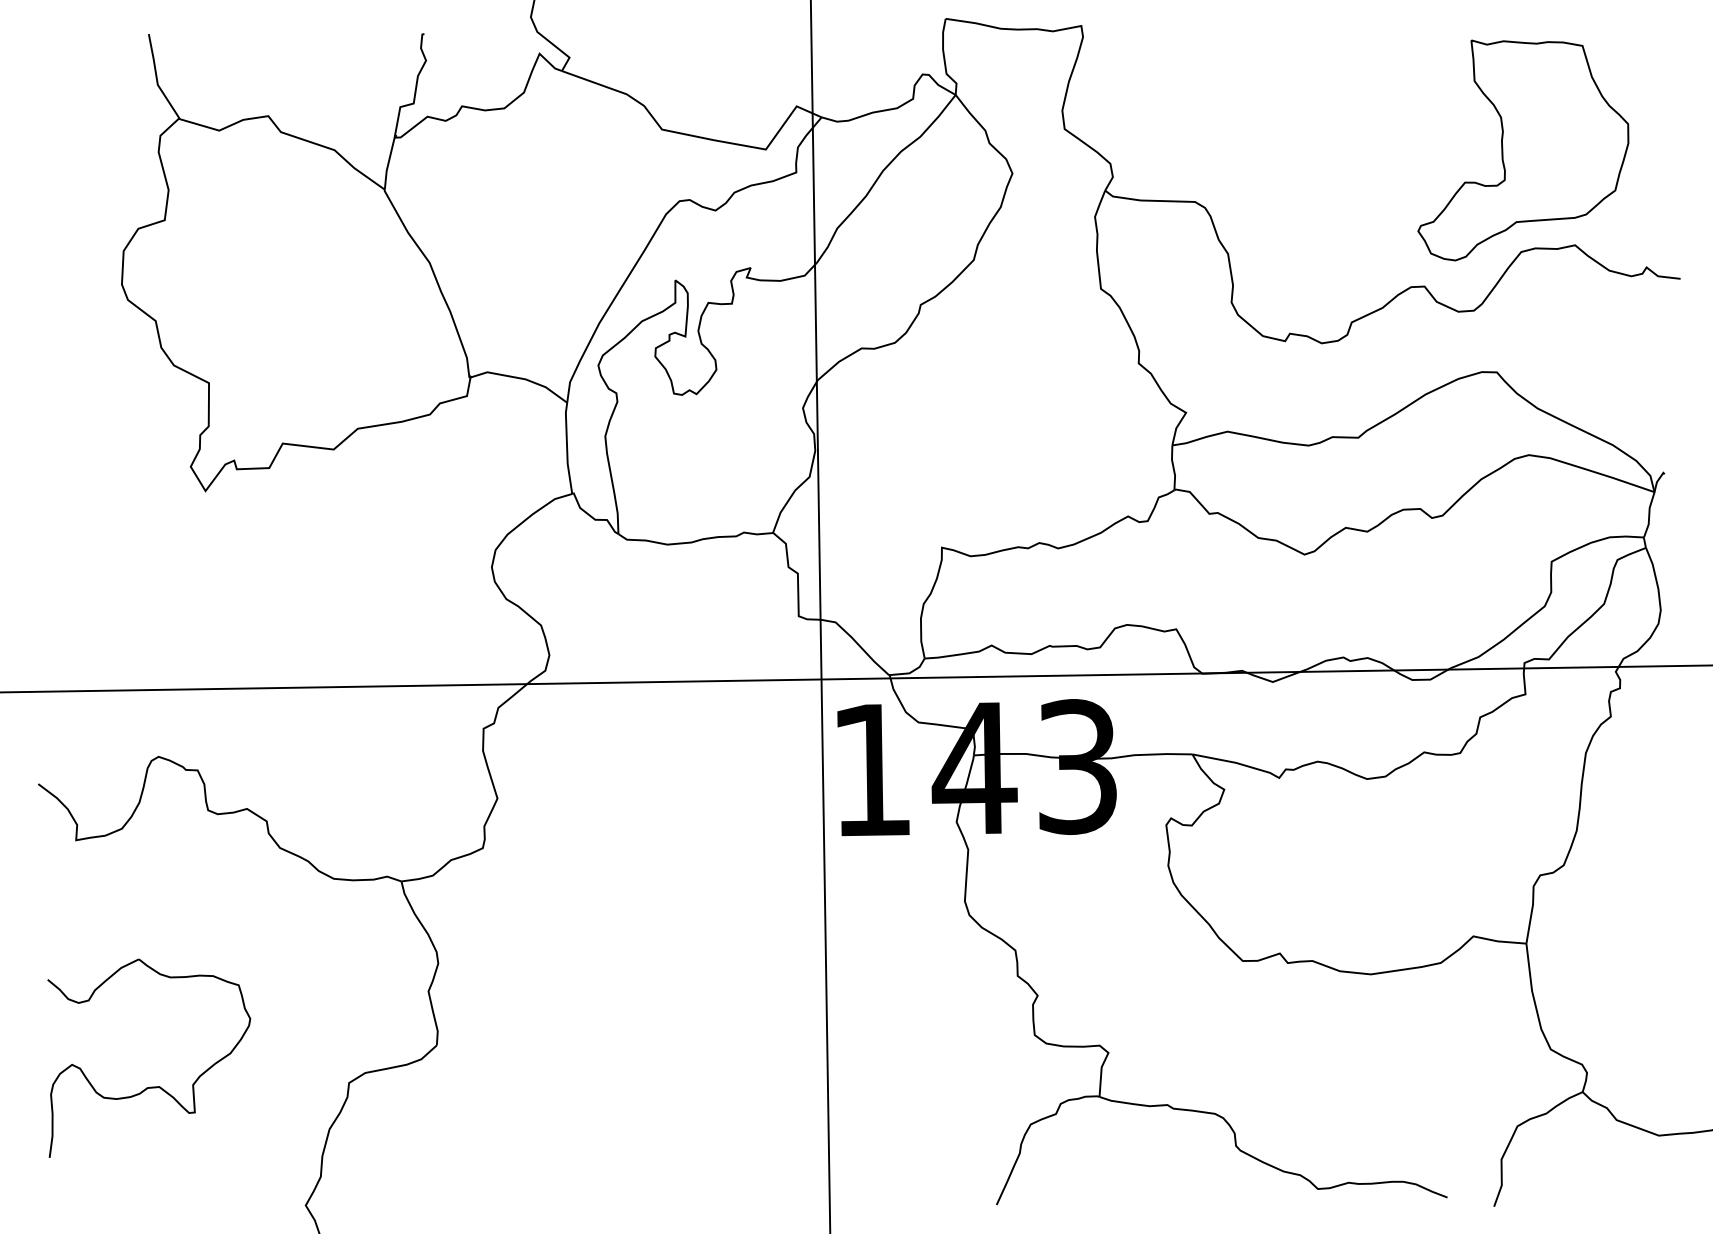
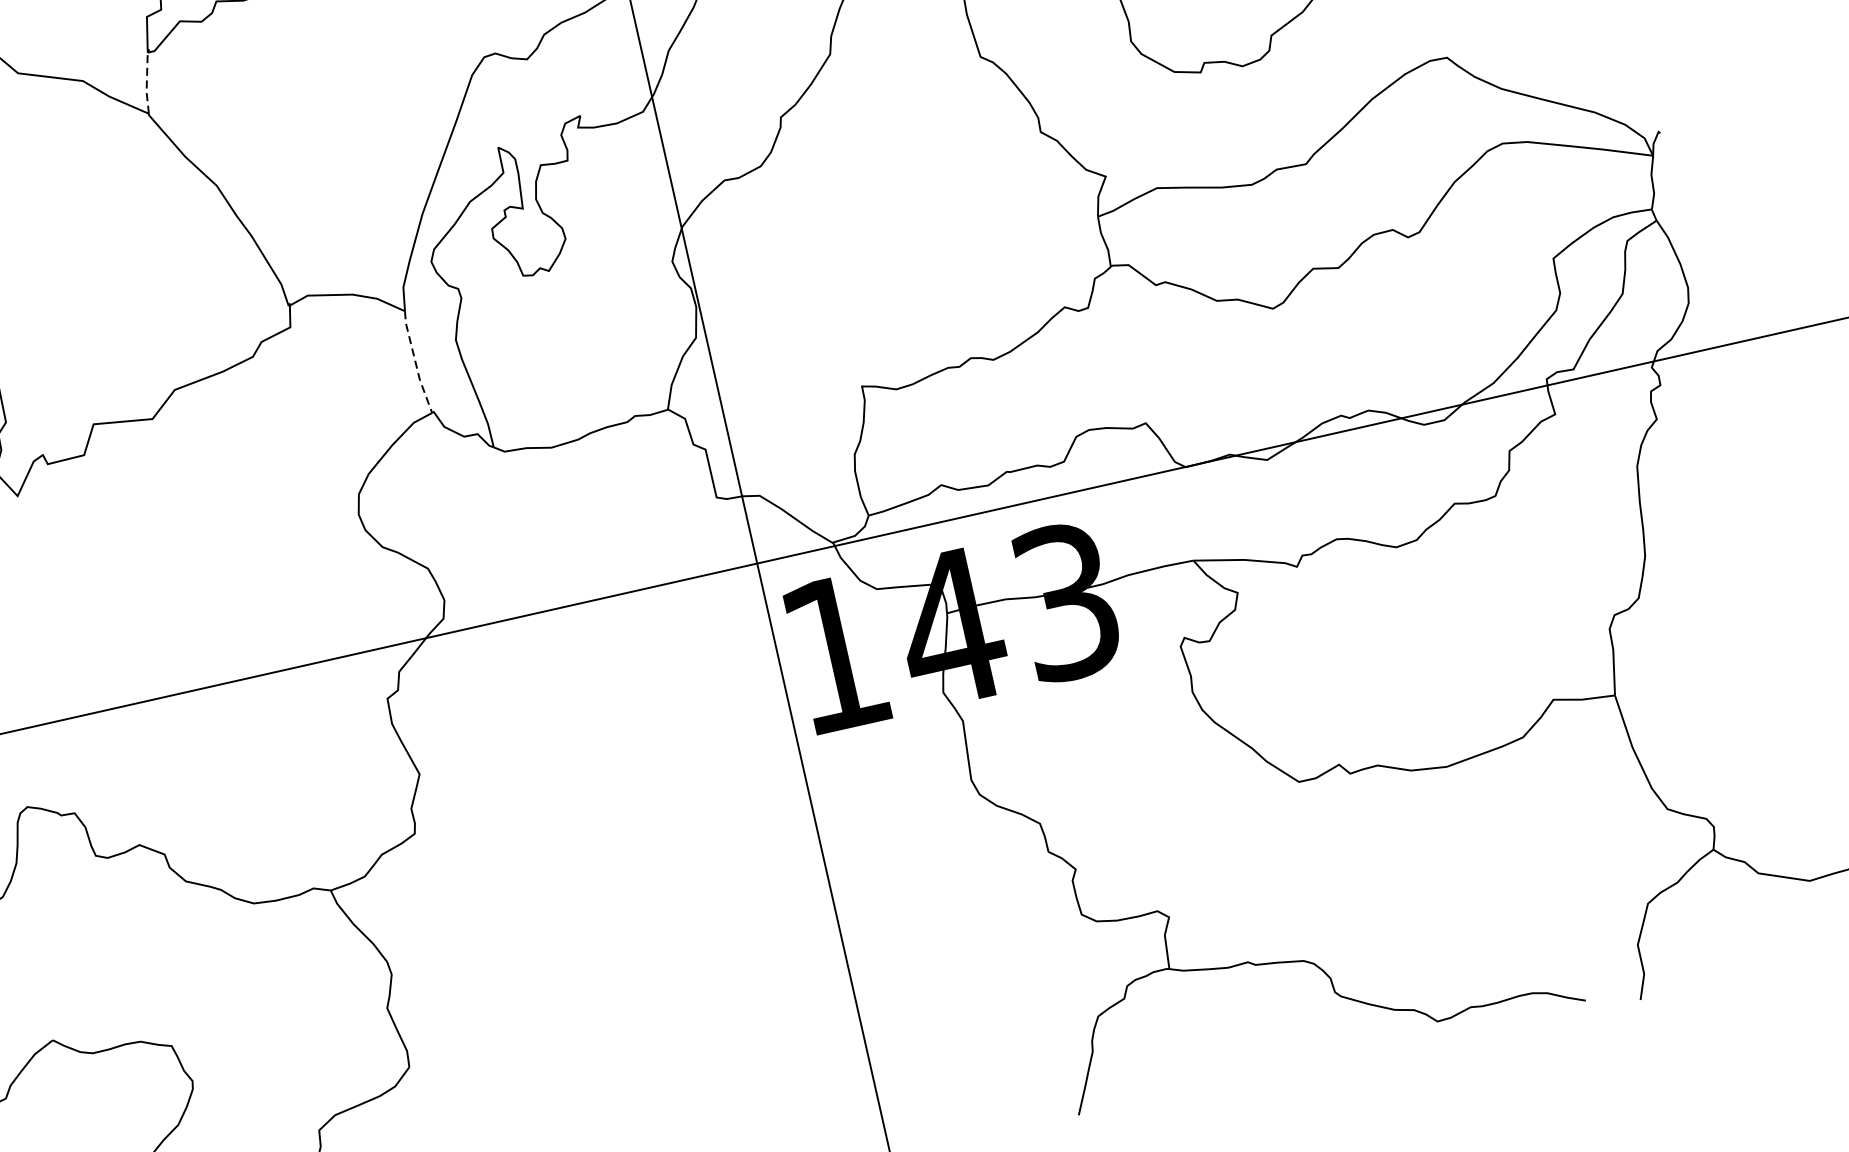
line: (388, 163) -> (146, 83), solid -> dashed
line: (567, 448) -> (416, 362), solid -> dashed

